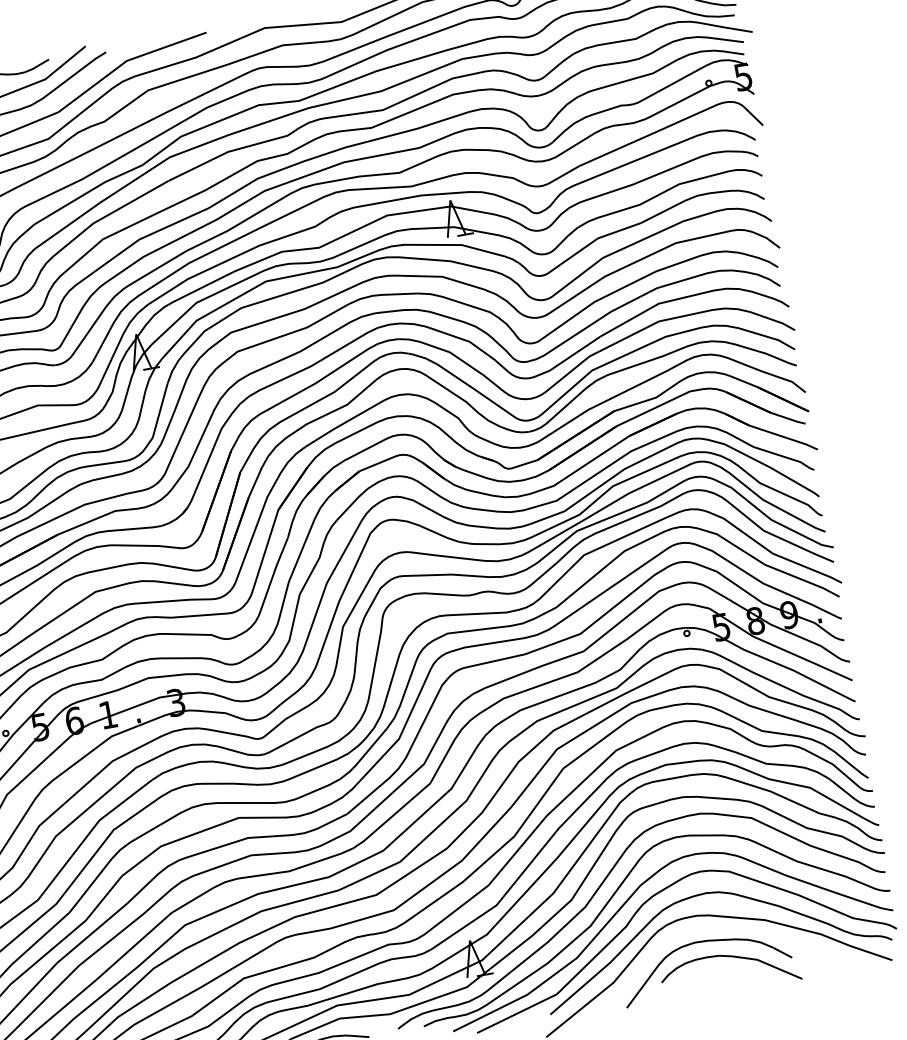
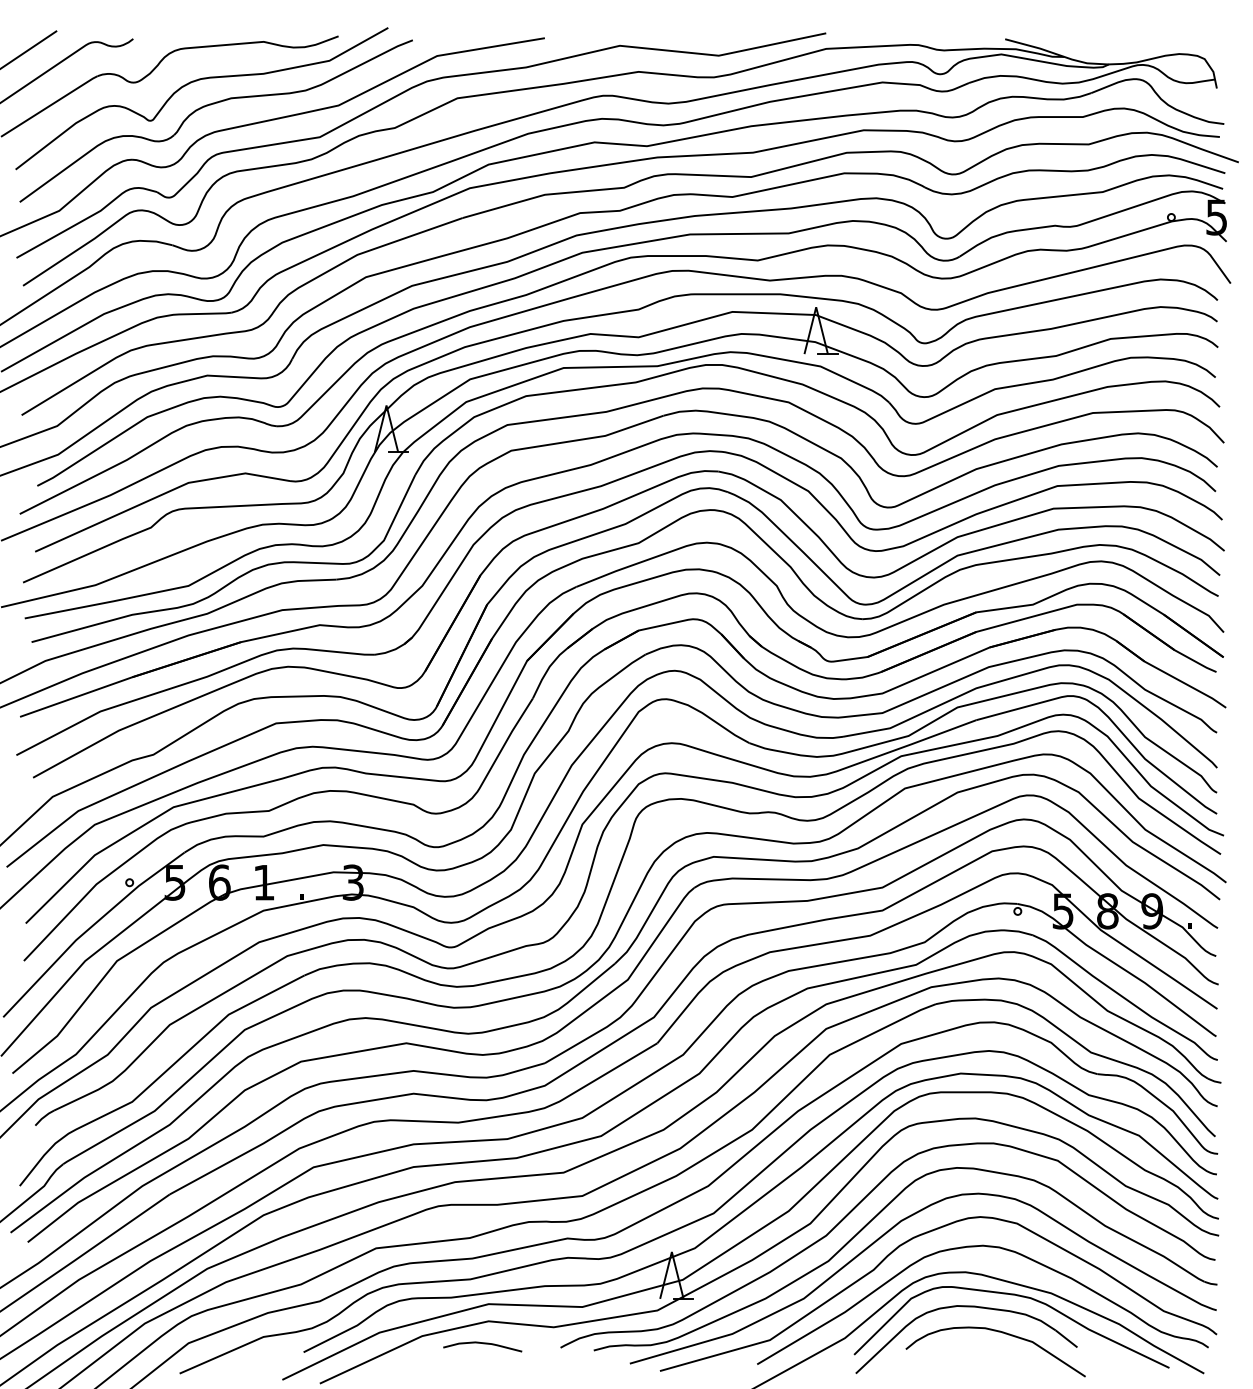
curve: (739, 927) -> (1017, 1296), added

